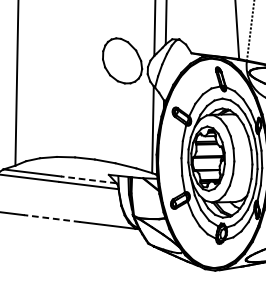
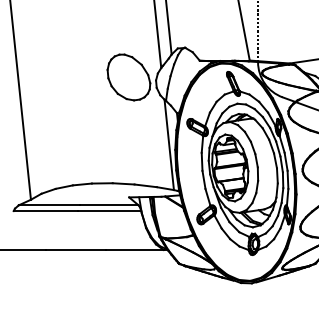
line: (88, 180) -> (108, 205), dashed -> solid
line: (51, 218) -> (75, 250), dashed -> solid

